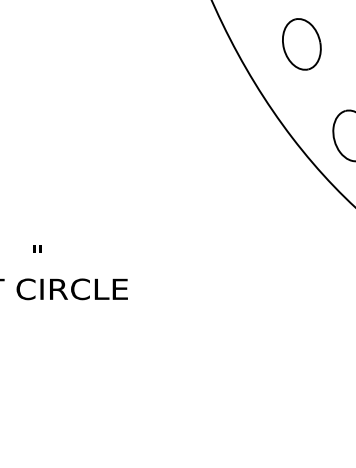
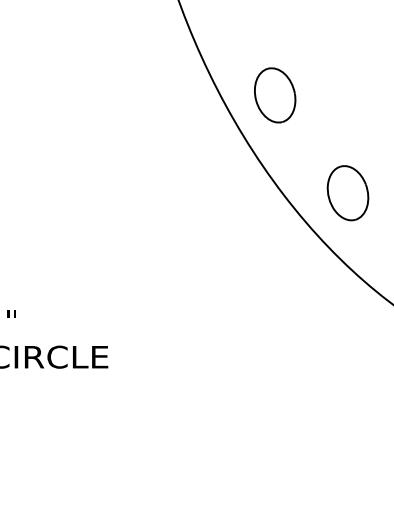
part: (302, 44) -> (275, 95), moved

